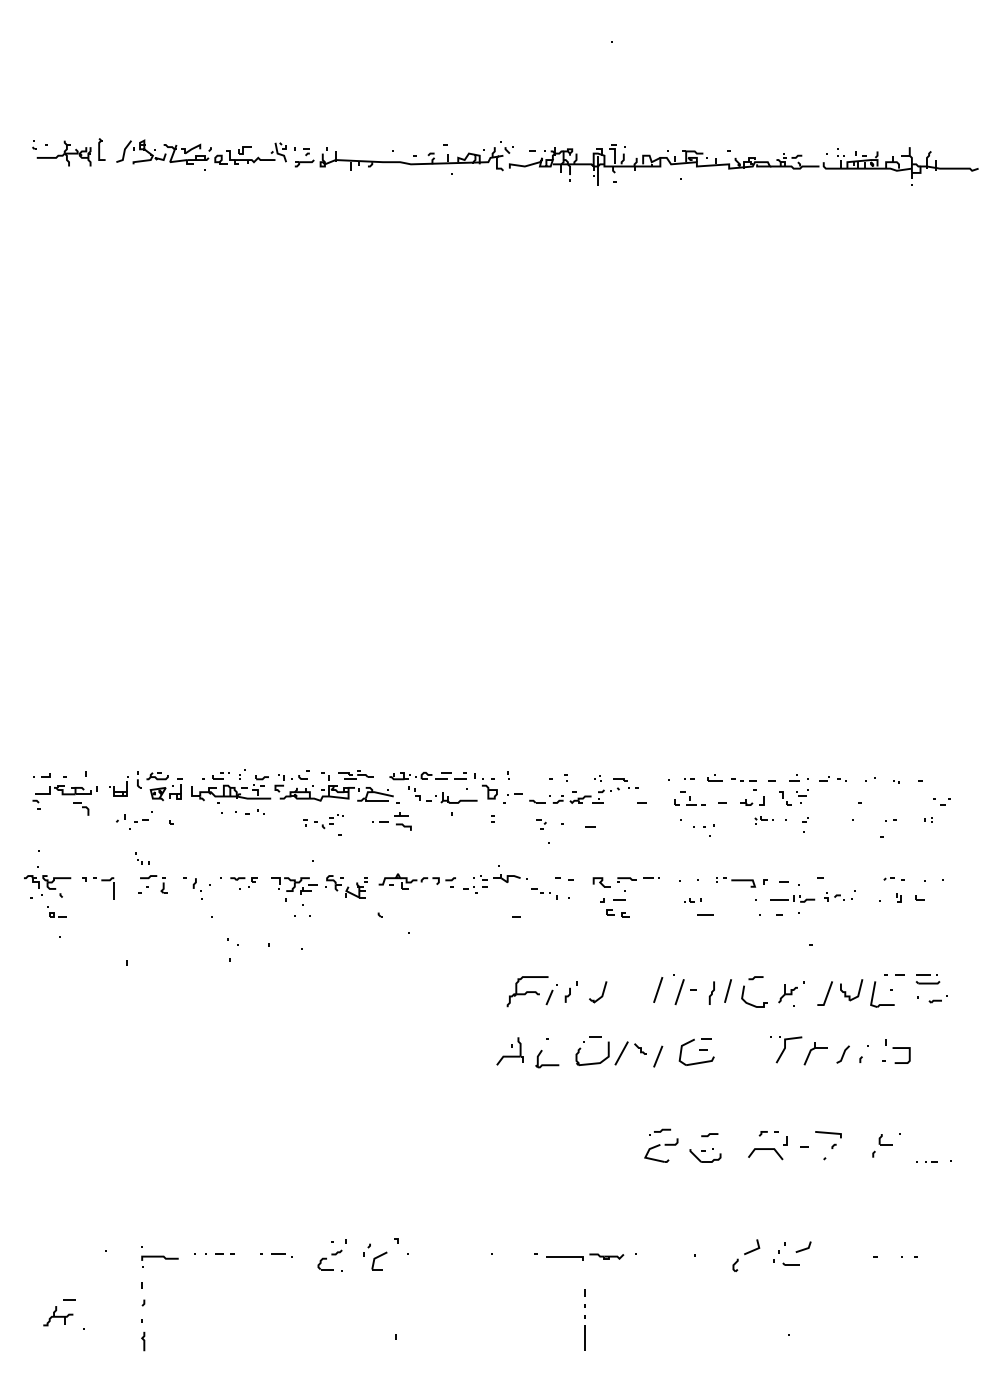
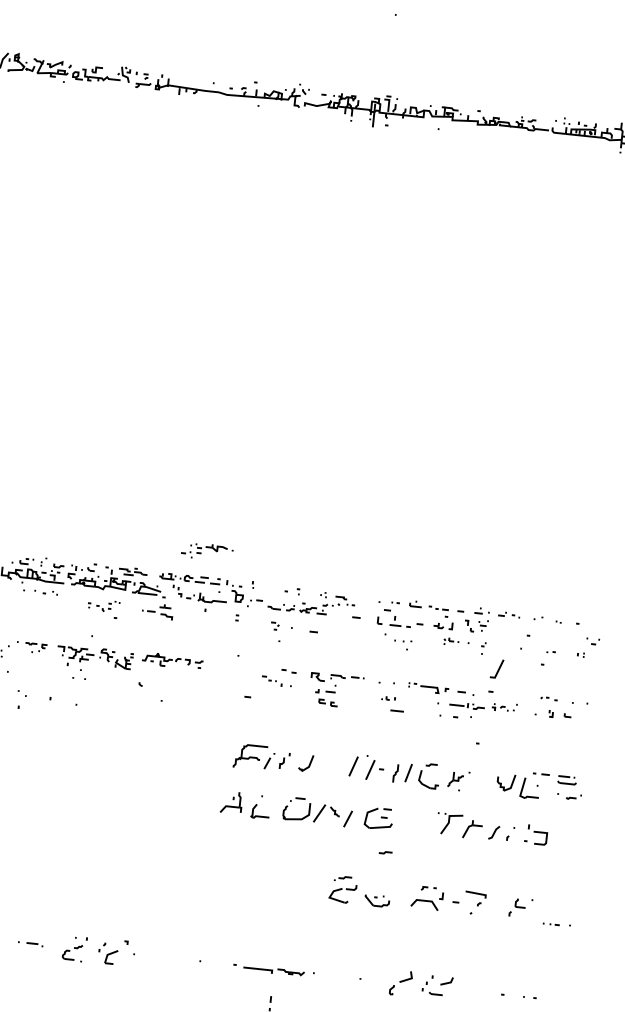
part: (689, 798) -> (394, 618), size x1.4
part: (495, 883) -> (207, 551), moved
line: (826, 994) -> (497, 669), moved
line: (709, 1135) -> (385, 853), moved

